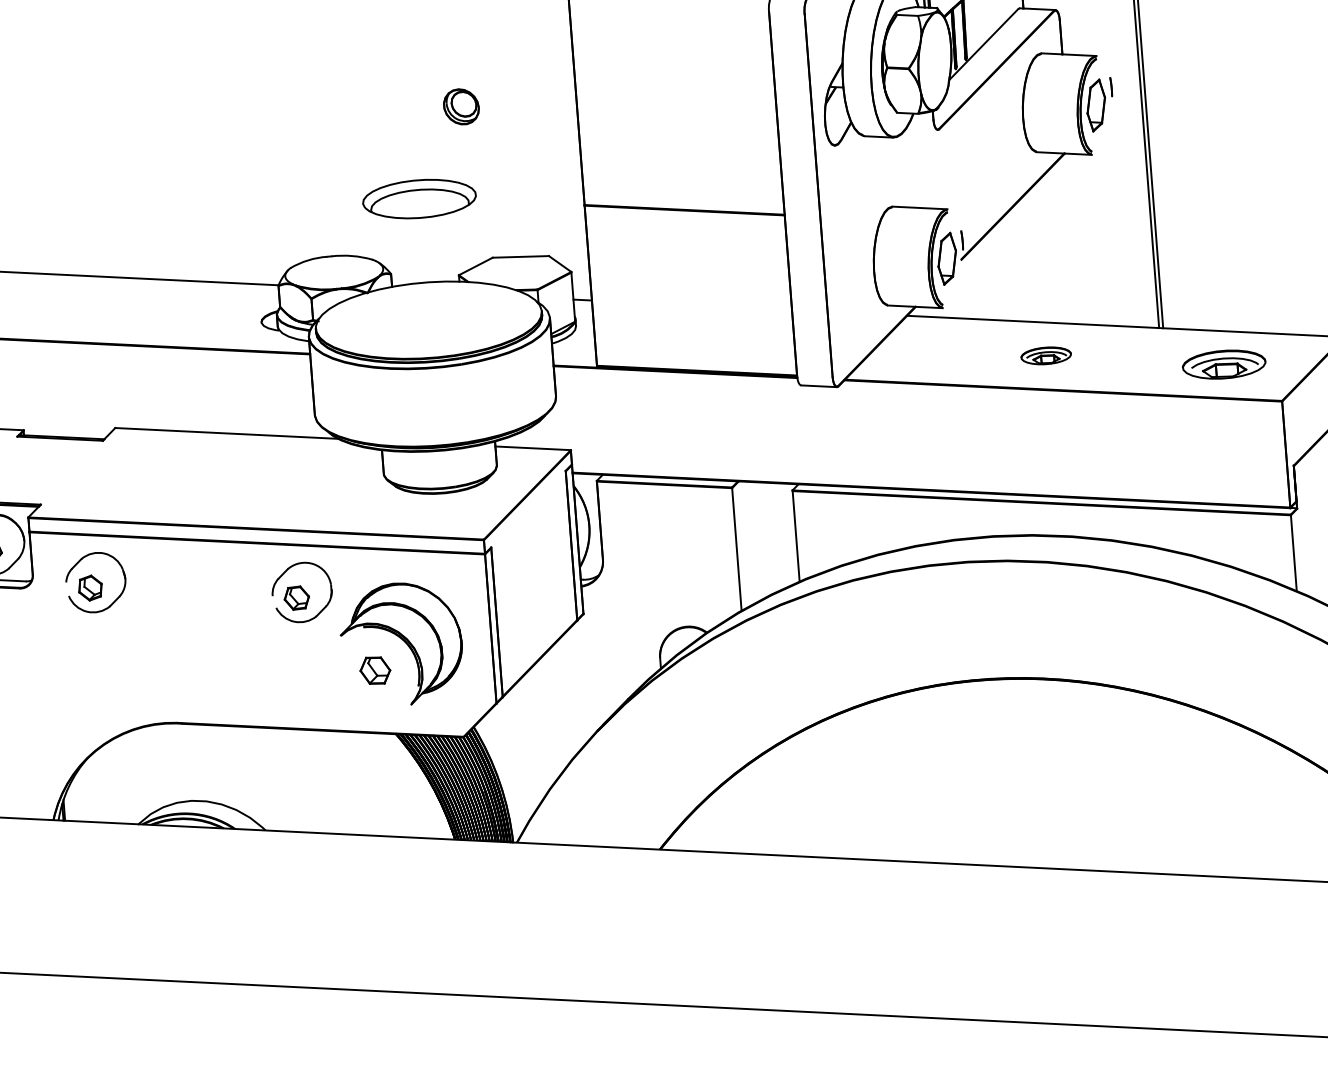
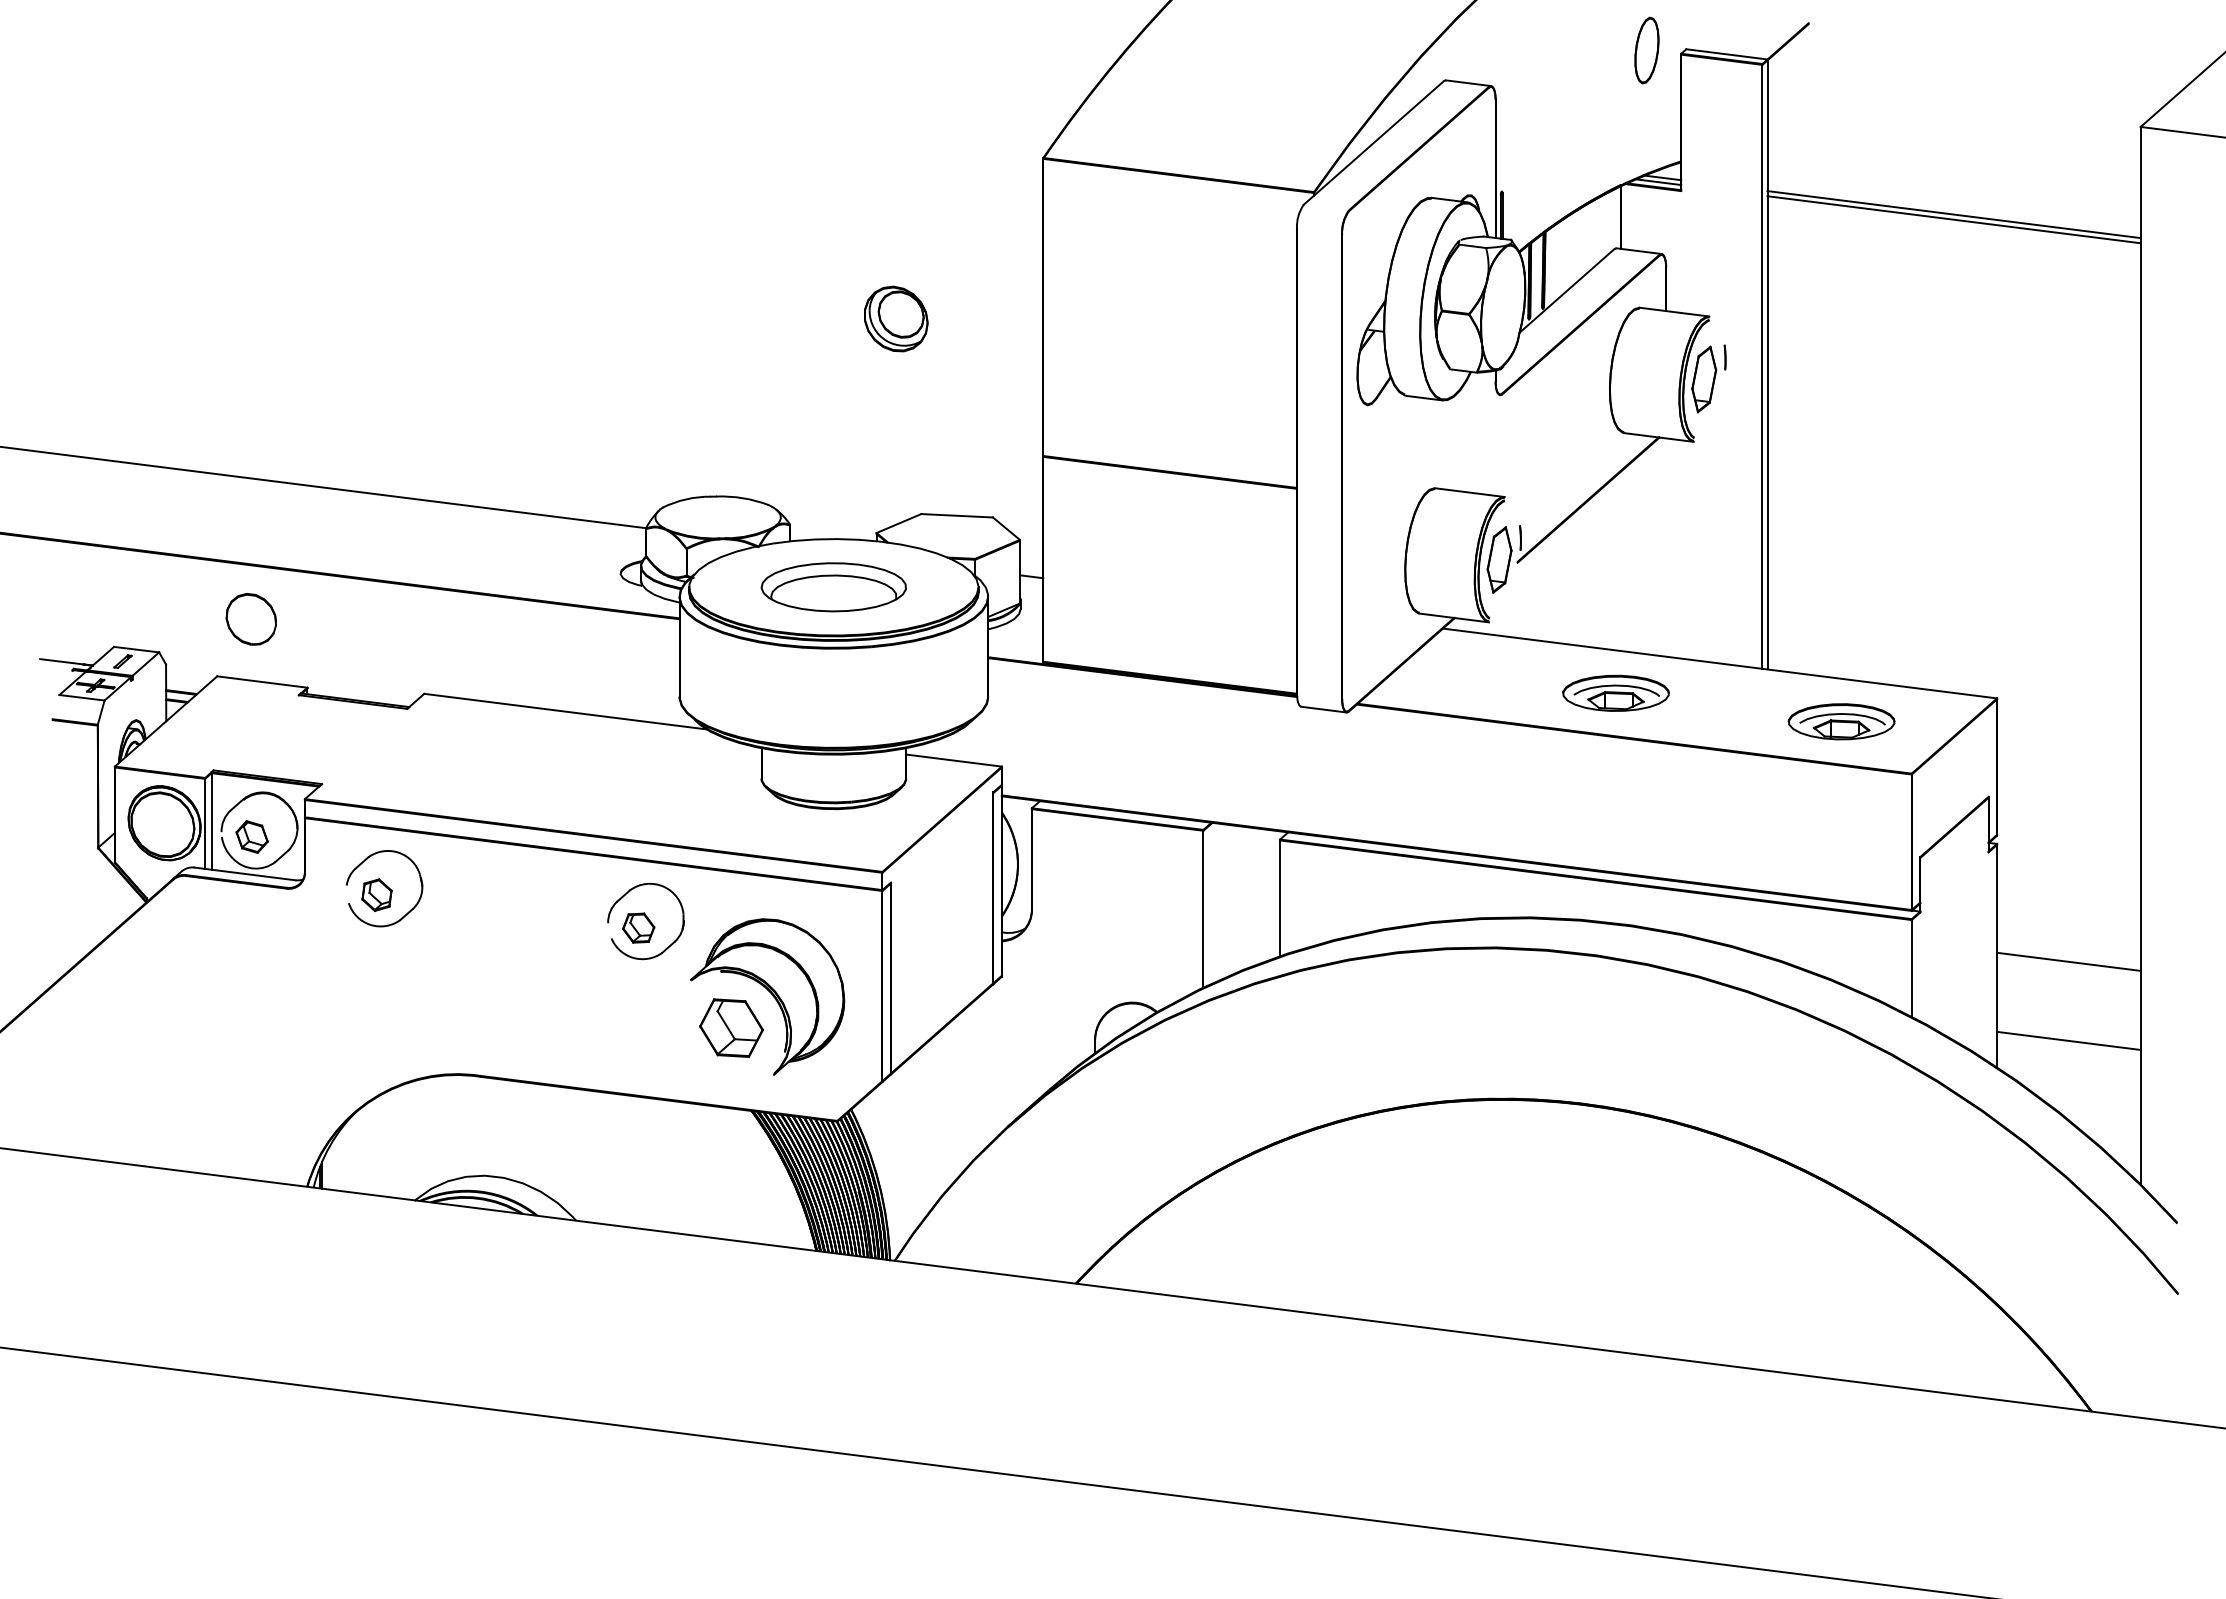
part: (461, 106) -> (896, 318), size x1.43
part: (419, 199) -> (833, 587), moved
part: (1045, 355) -> (1615, 692), size x1.67
part: (375, 670) -> (731, 1027), size x1.67

